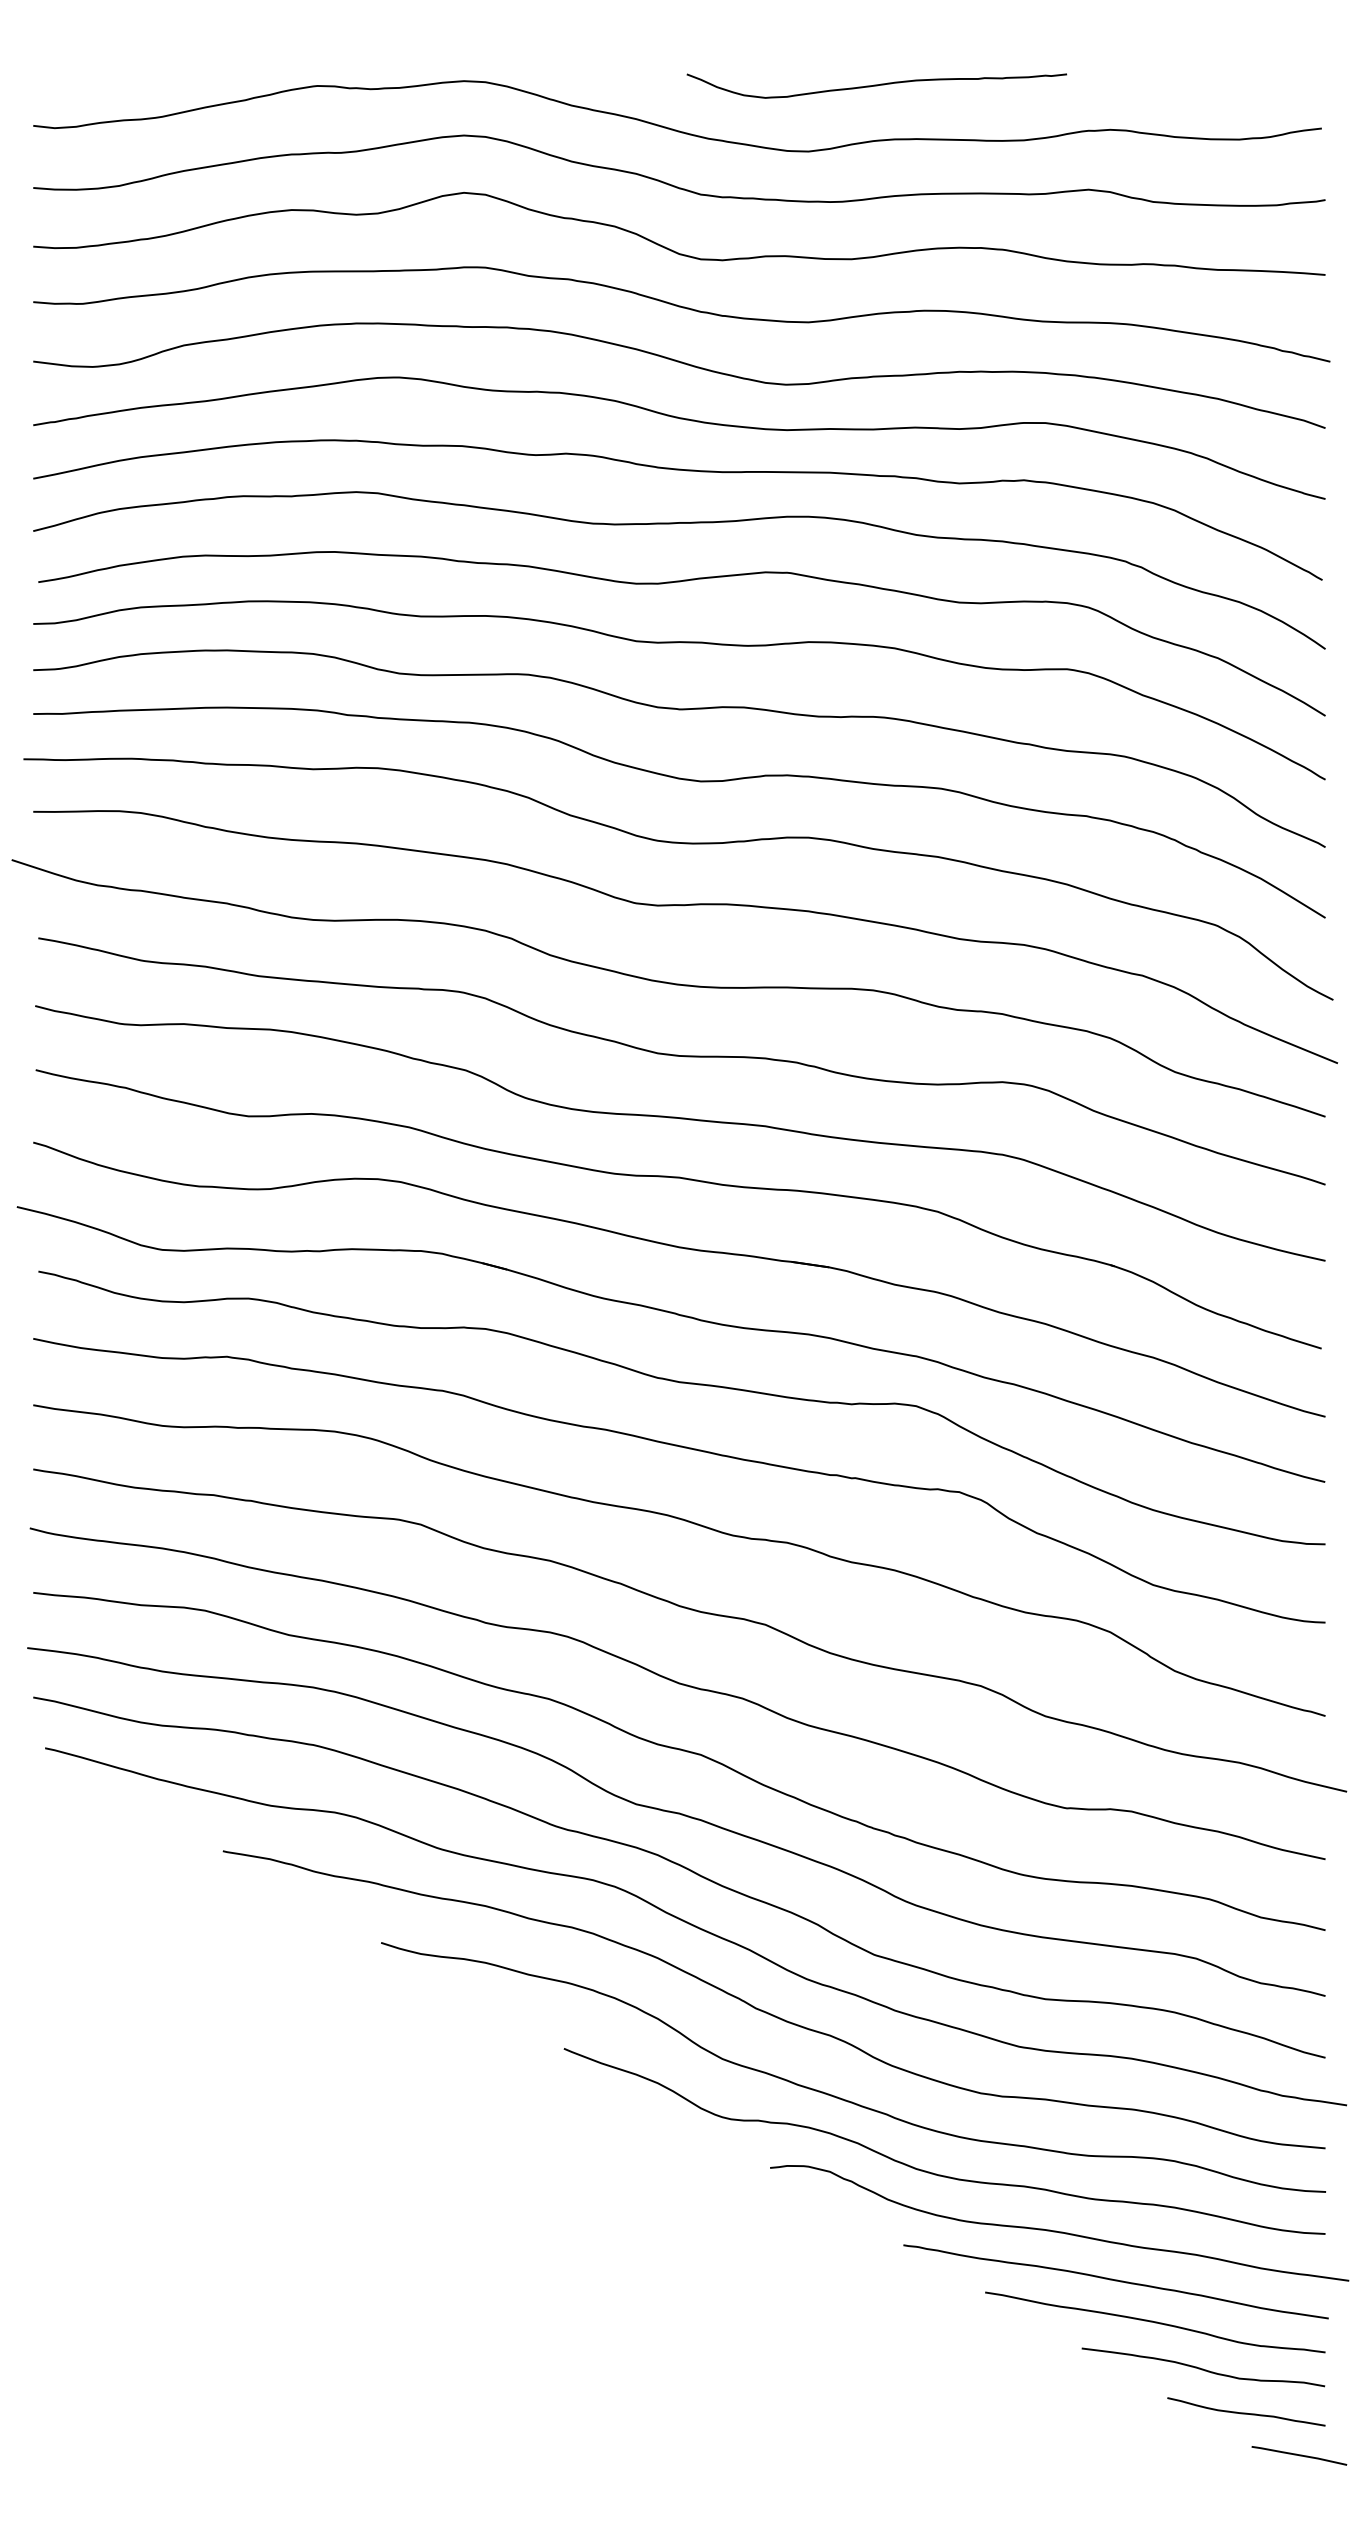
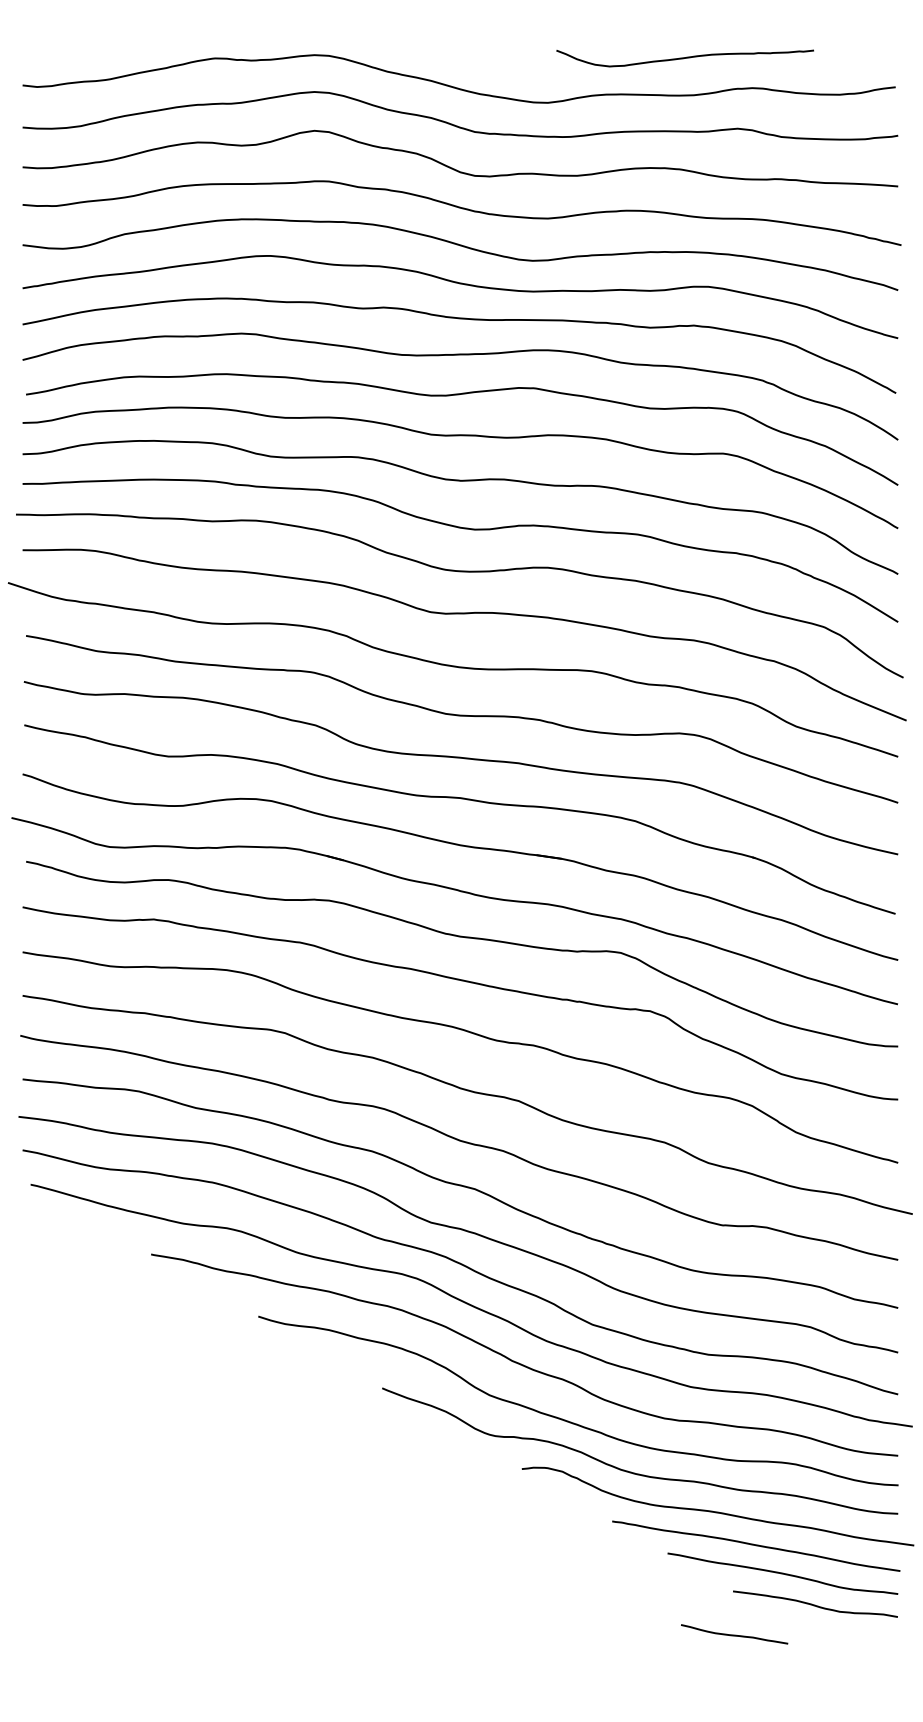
curve: (875, 86) -> (684, 58), moved
curve: (1246, 2412) -> (734, 1634), moved
line: (1299, 2456) -> (880, 1664), removed

